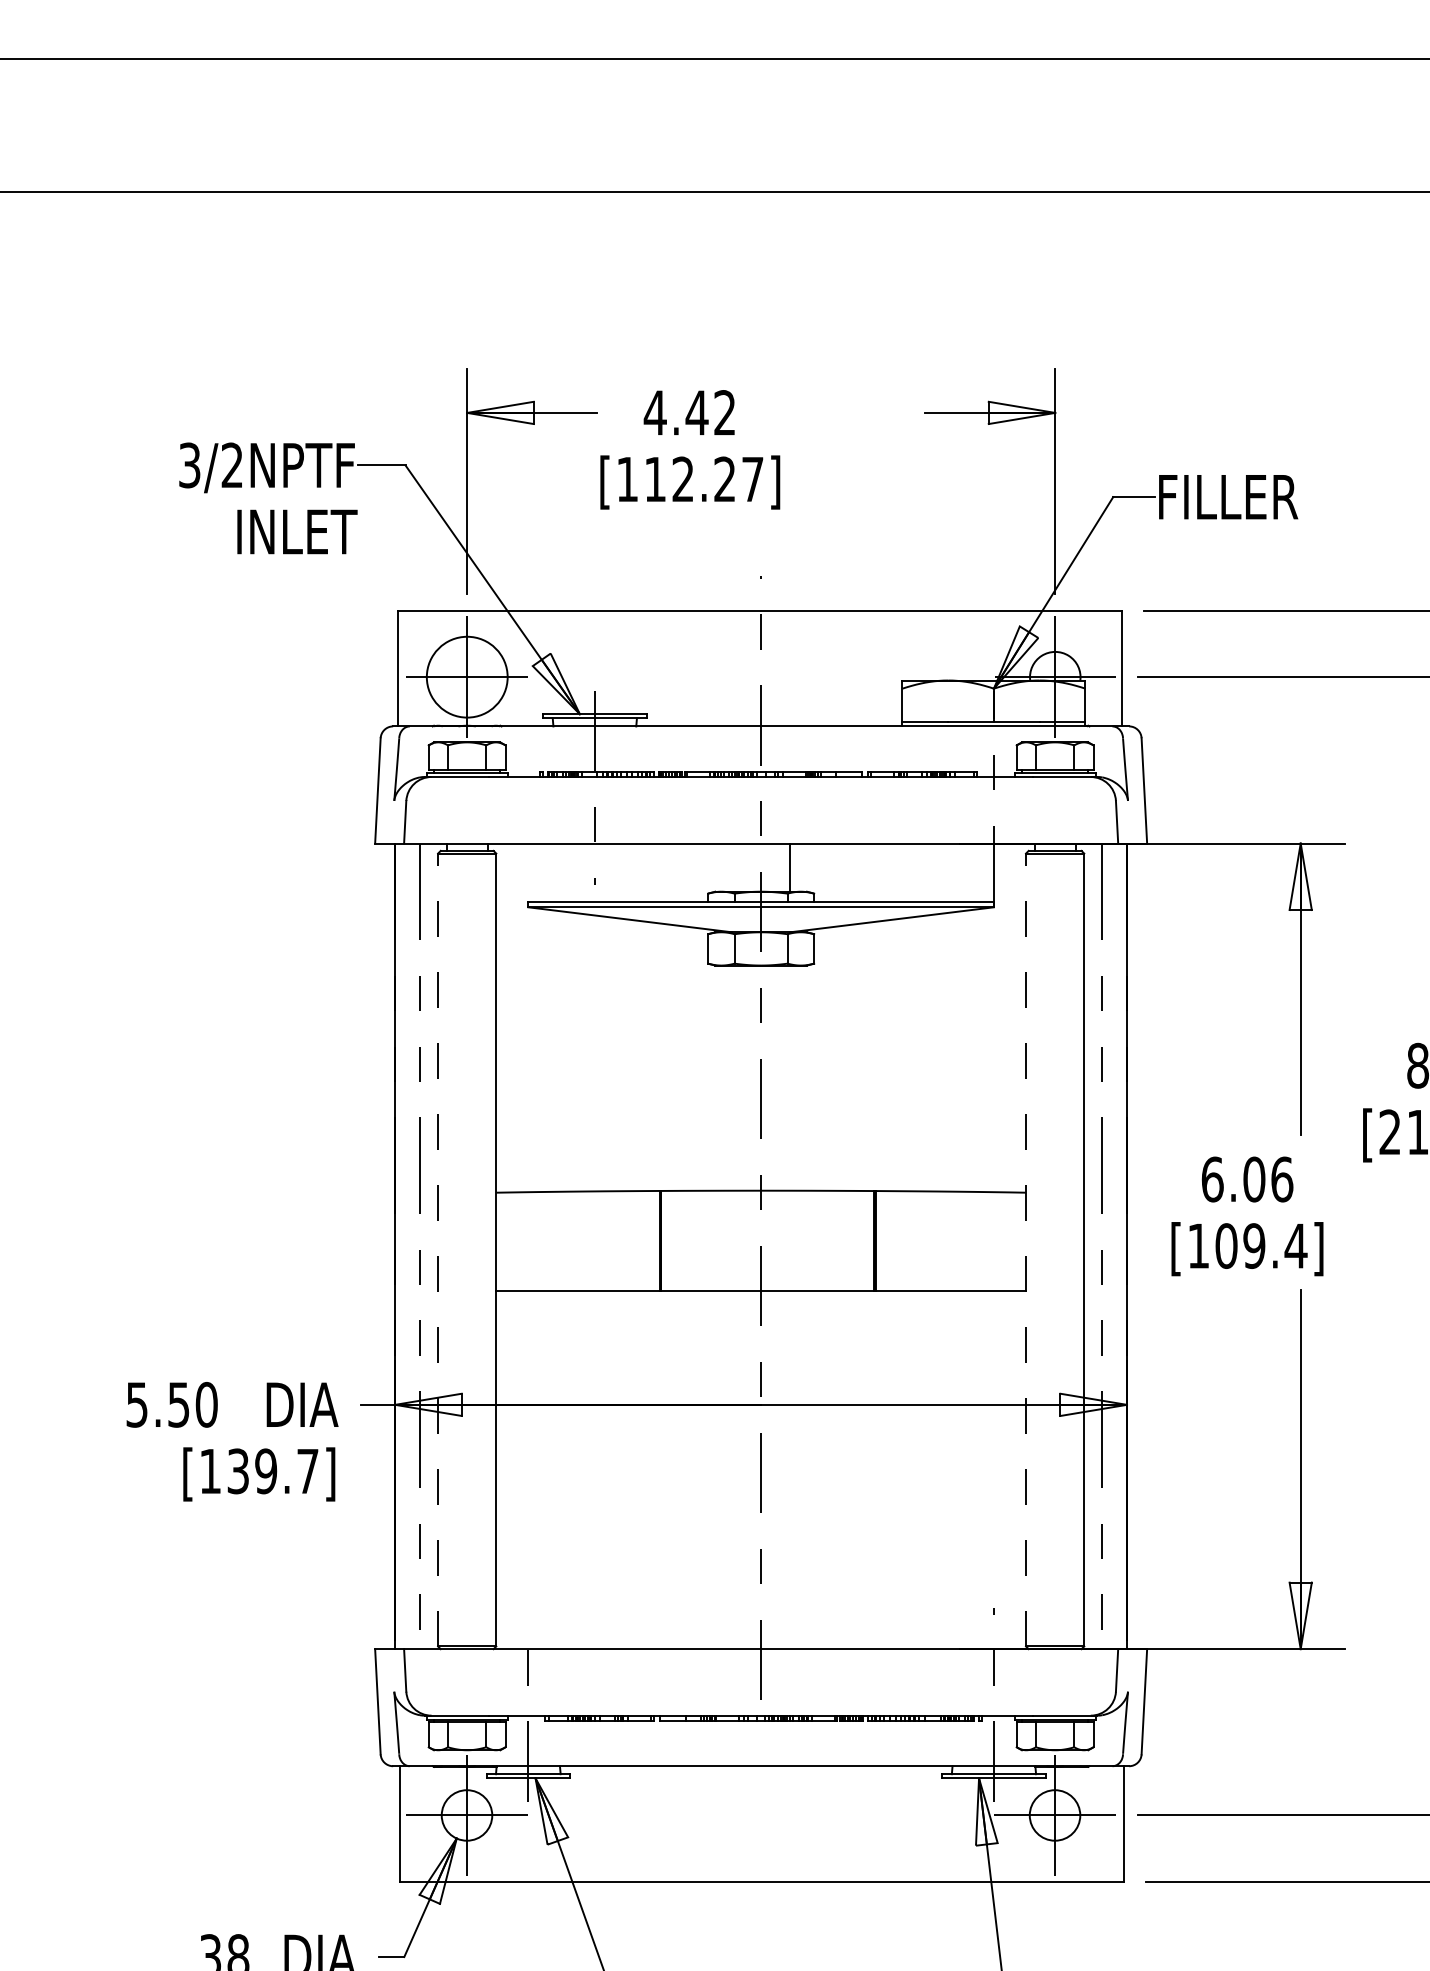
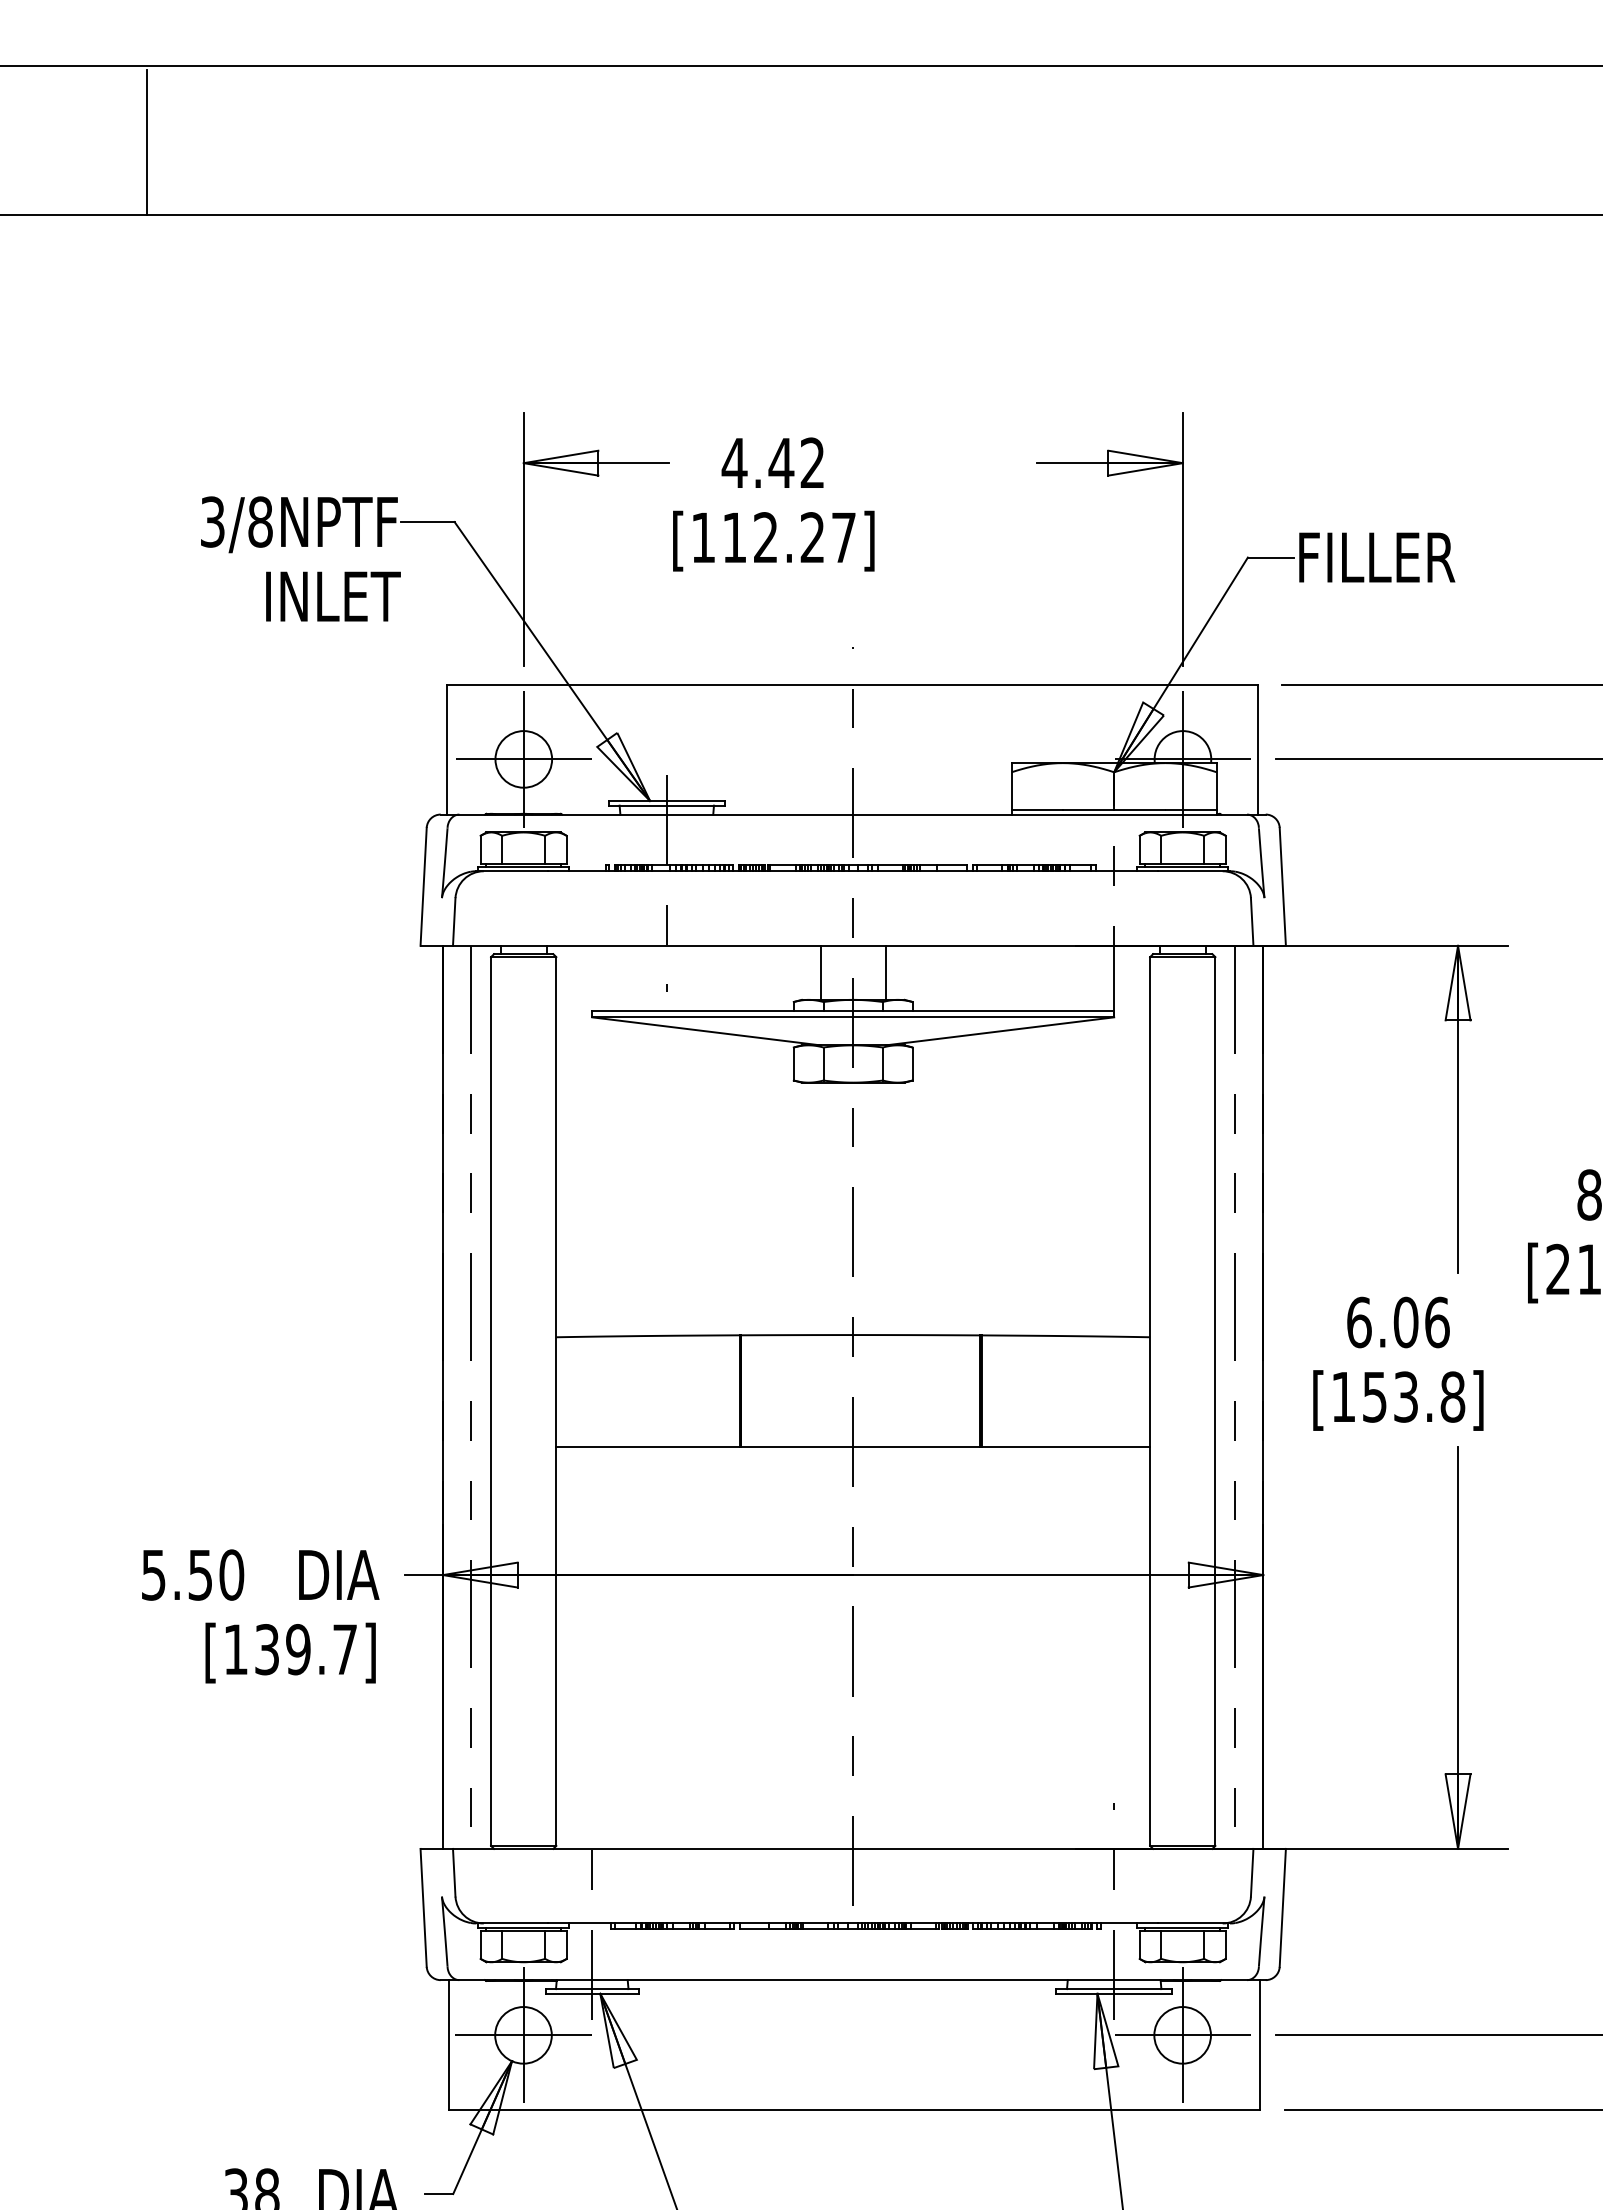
line: (131, 126) -> (147, 142), added
text: (232, 464) -> (260, 521), 3/2NPTF -> 3/8NPTF
circle: (466, 677) -> (523, 759), size x0.62
line: (731, 867) -> (820, 972), added
text: (1260, 1245) -> (1413, 1396), [109.4] -> [153.8]
line: (438, 1250) -> (491, 1401), dashed -> solid
line: (1026, 1250) -> (1150, 1401), dashed -> solid

